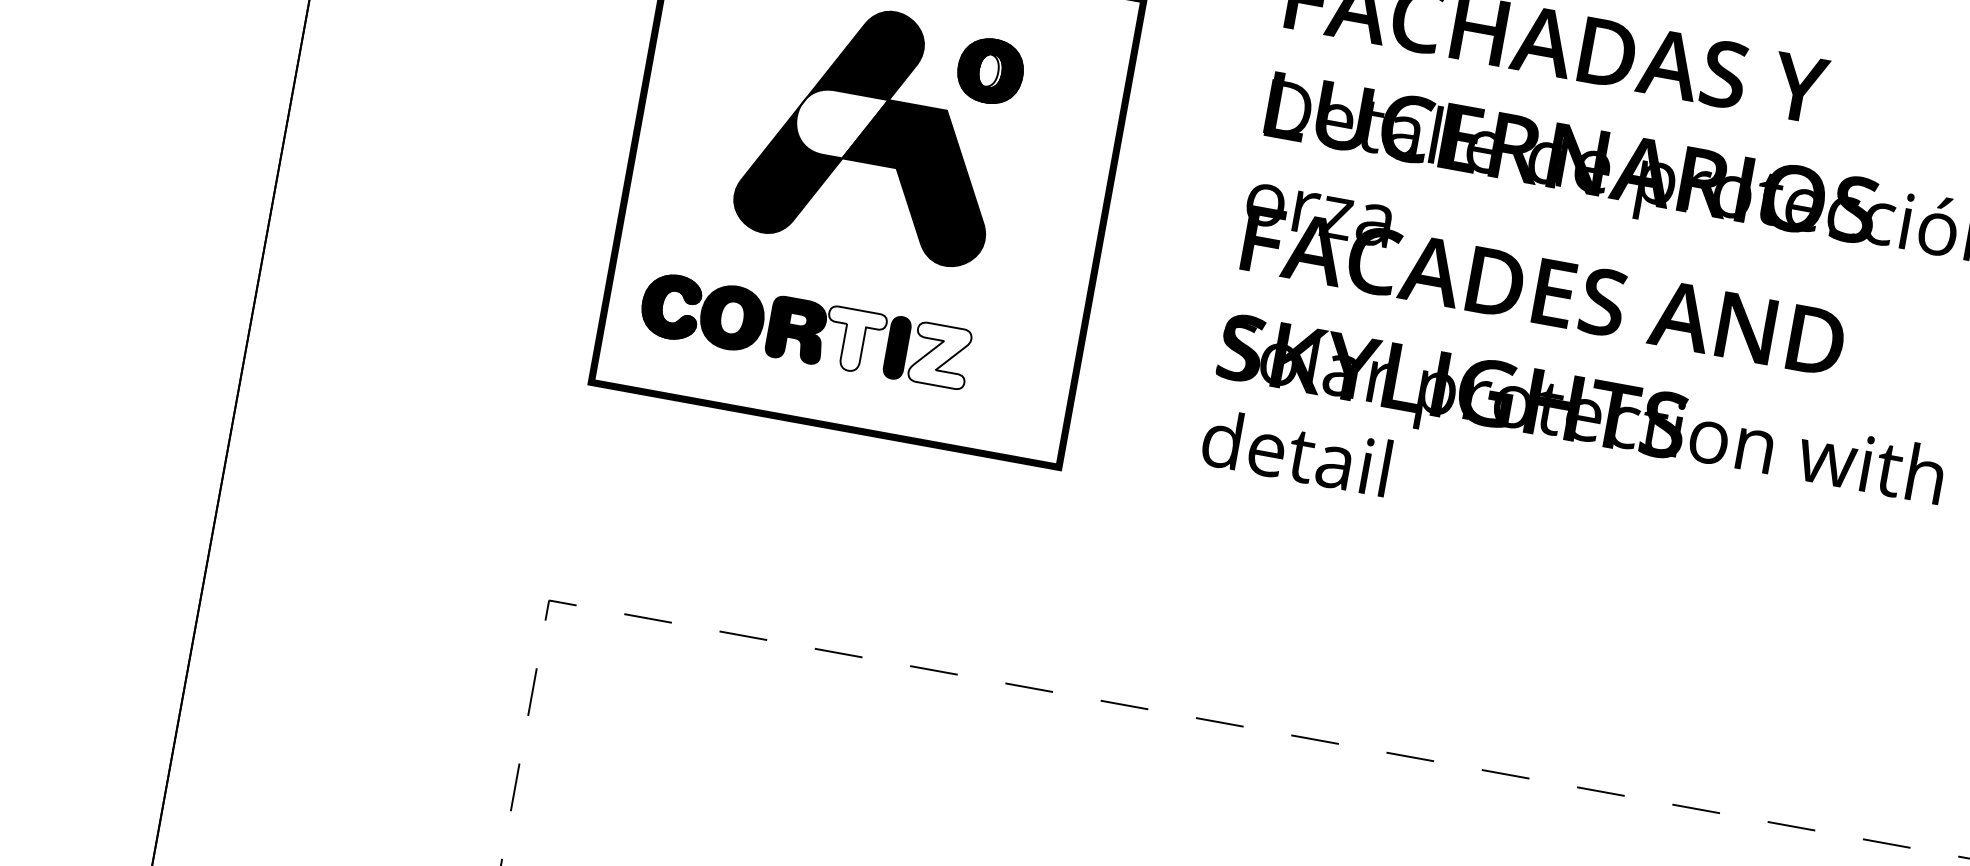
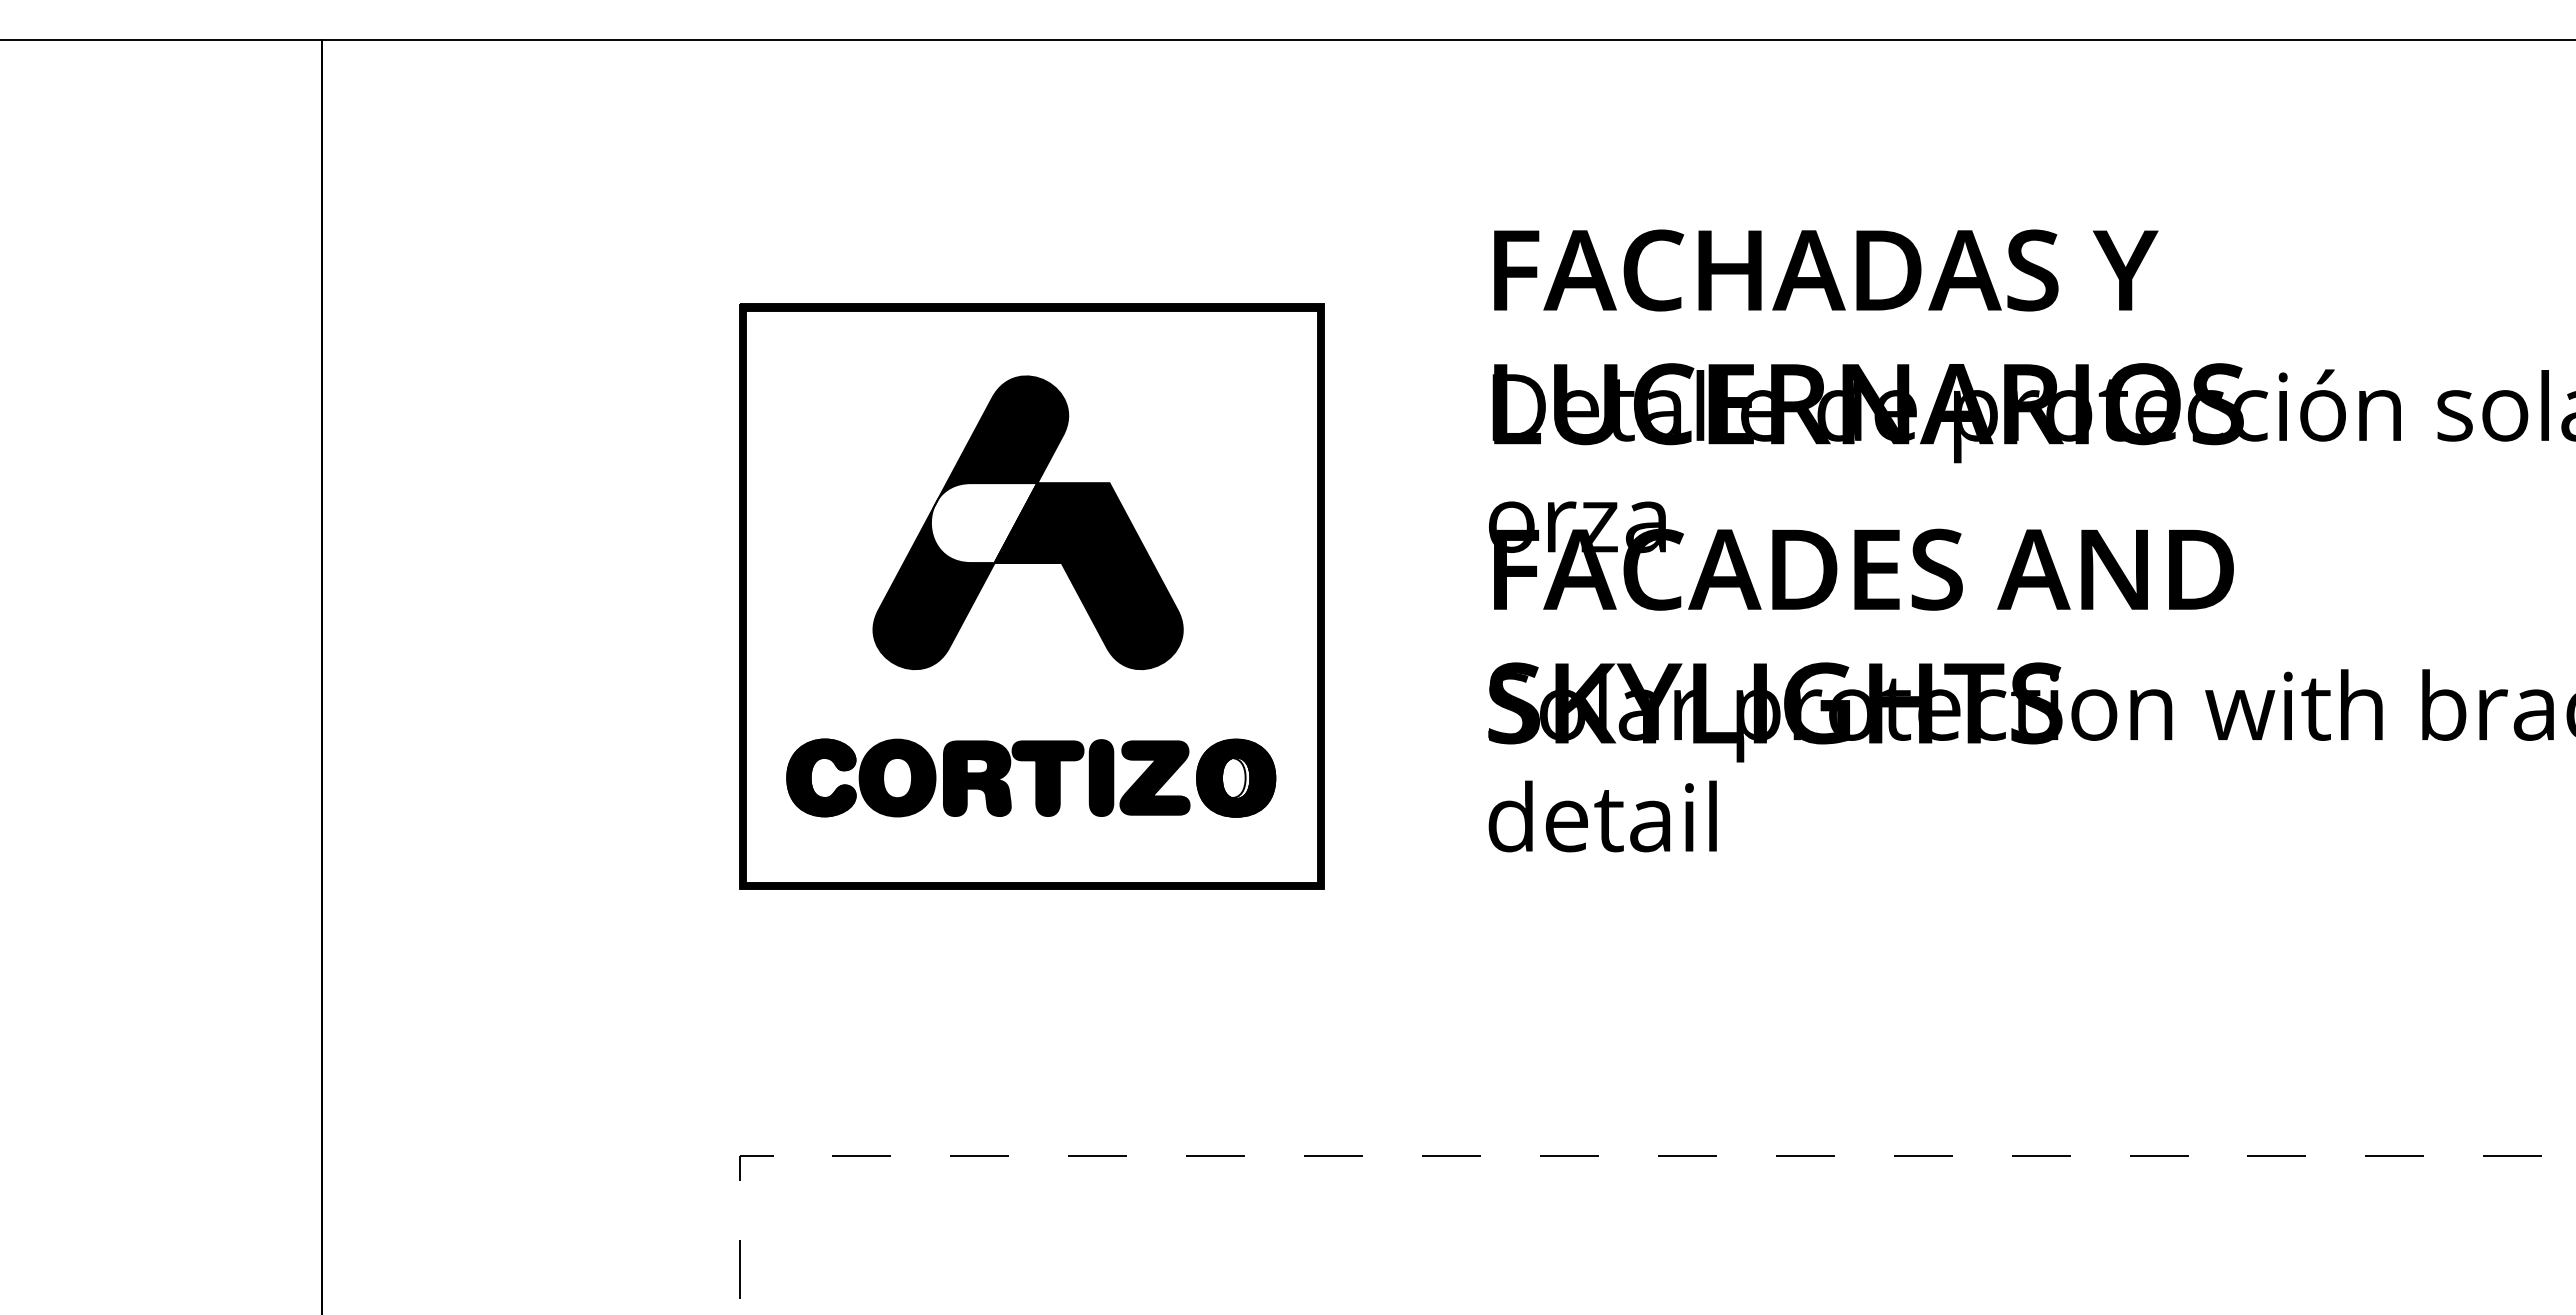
part: (990, 70) -> (1236, 777), moved
fill: (853, 340) -> (1047, 778), added
fill: (940, 355) -> (1154, 777), added

